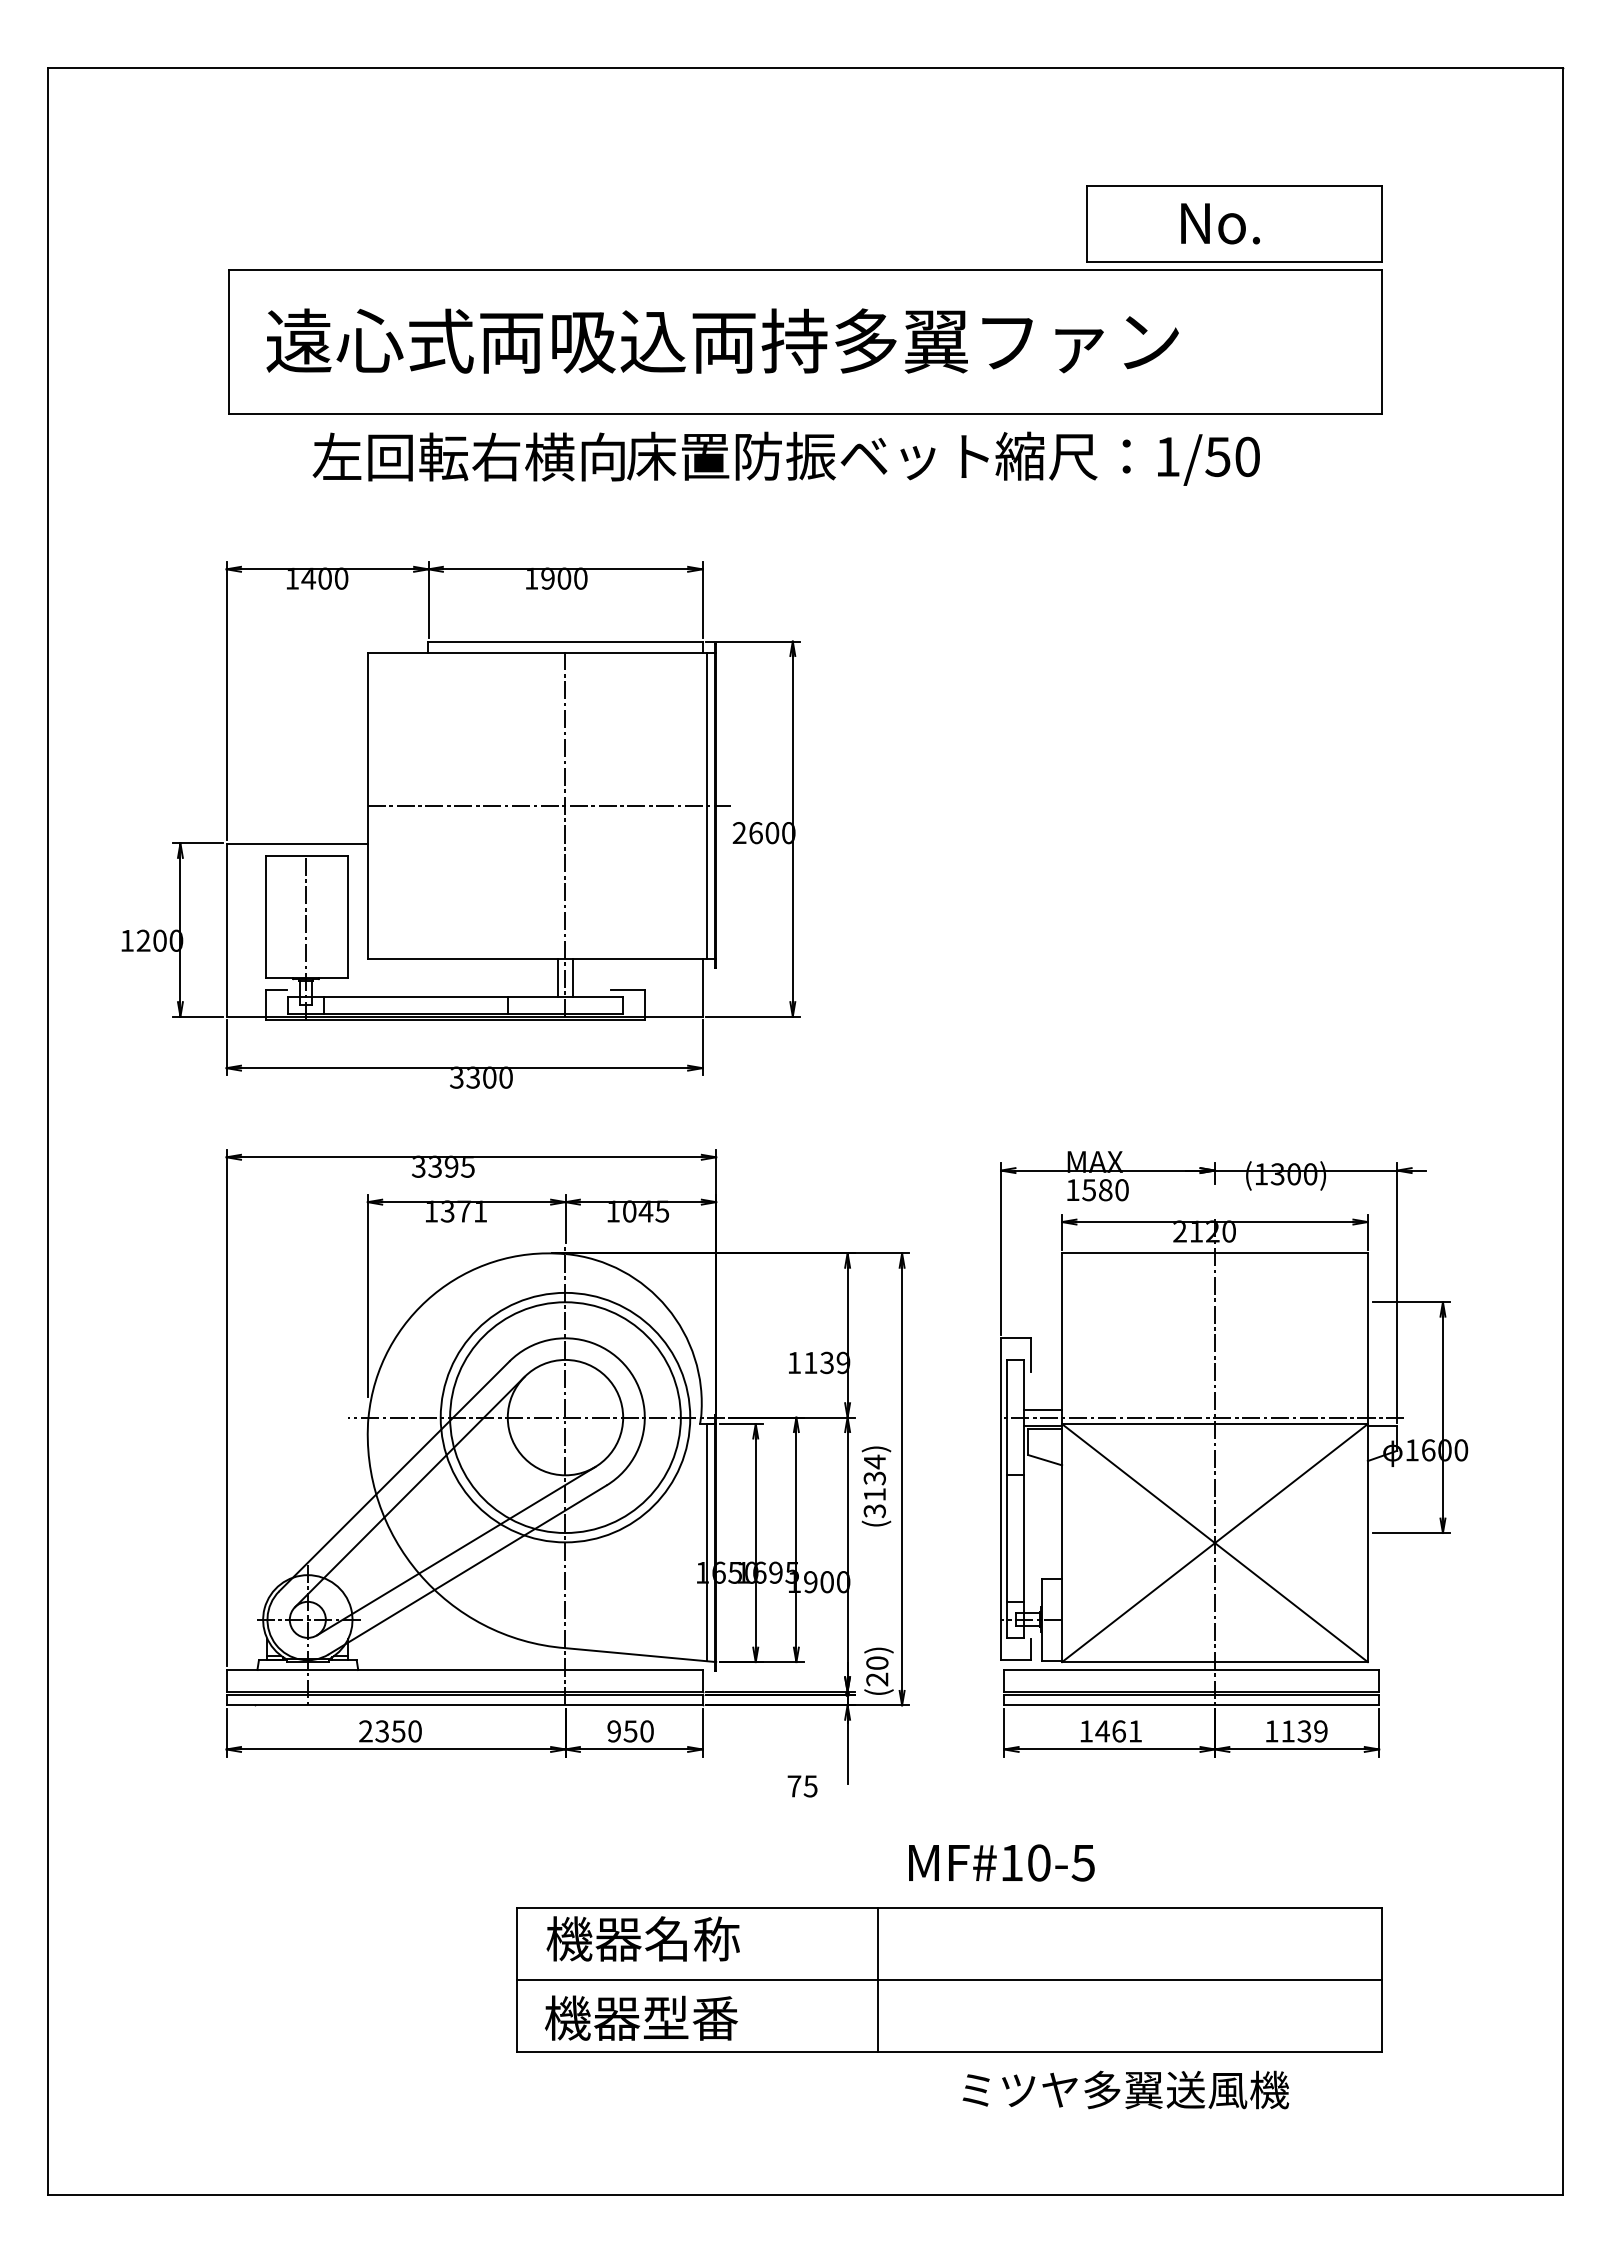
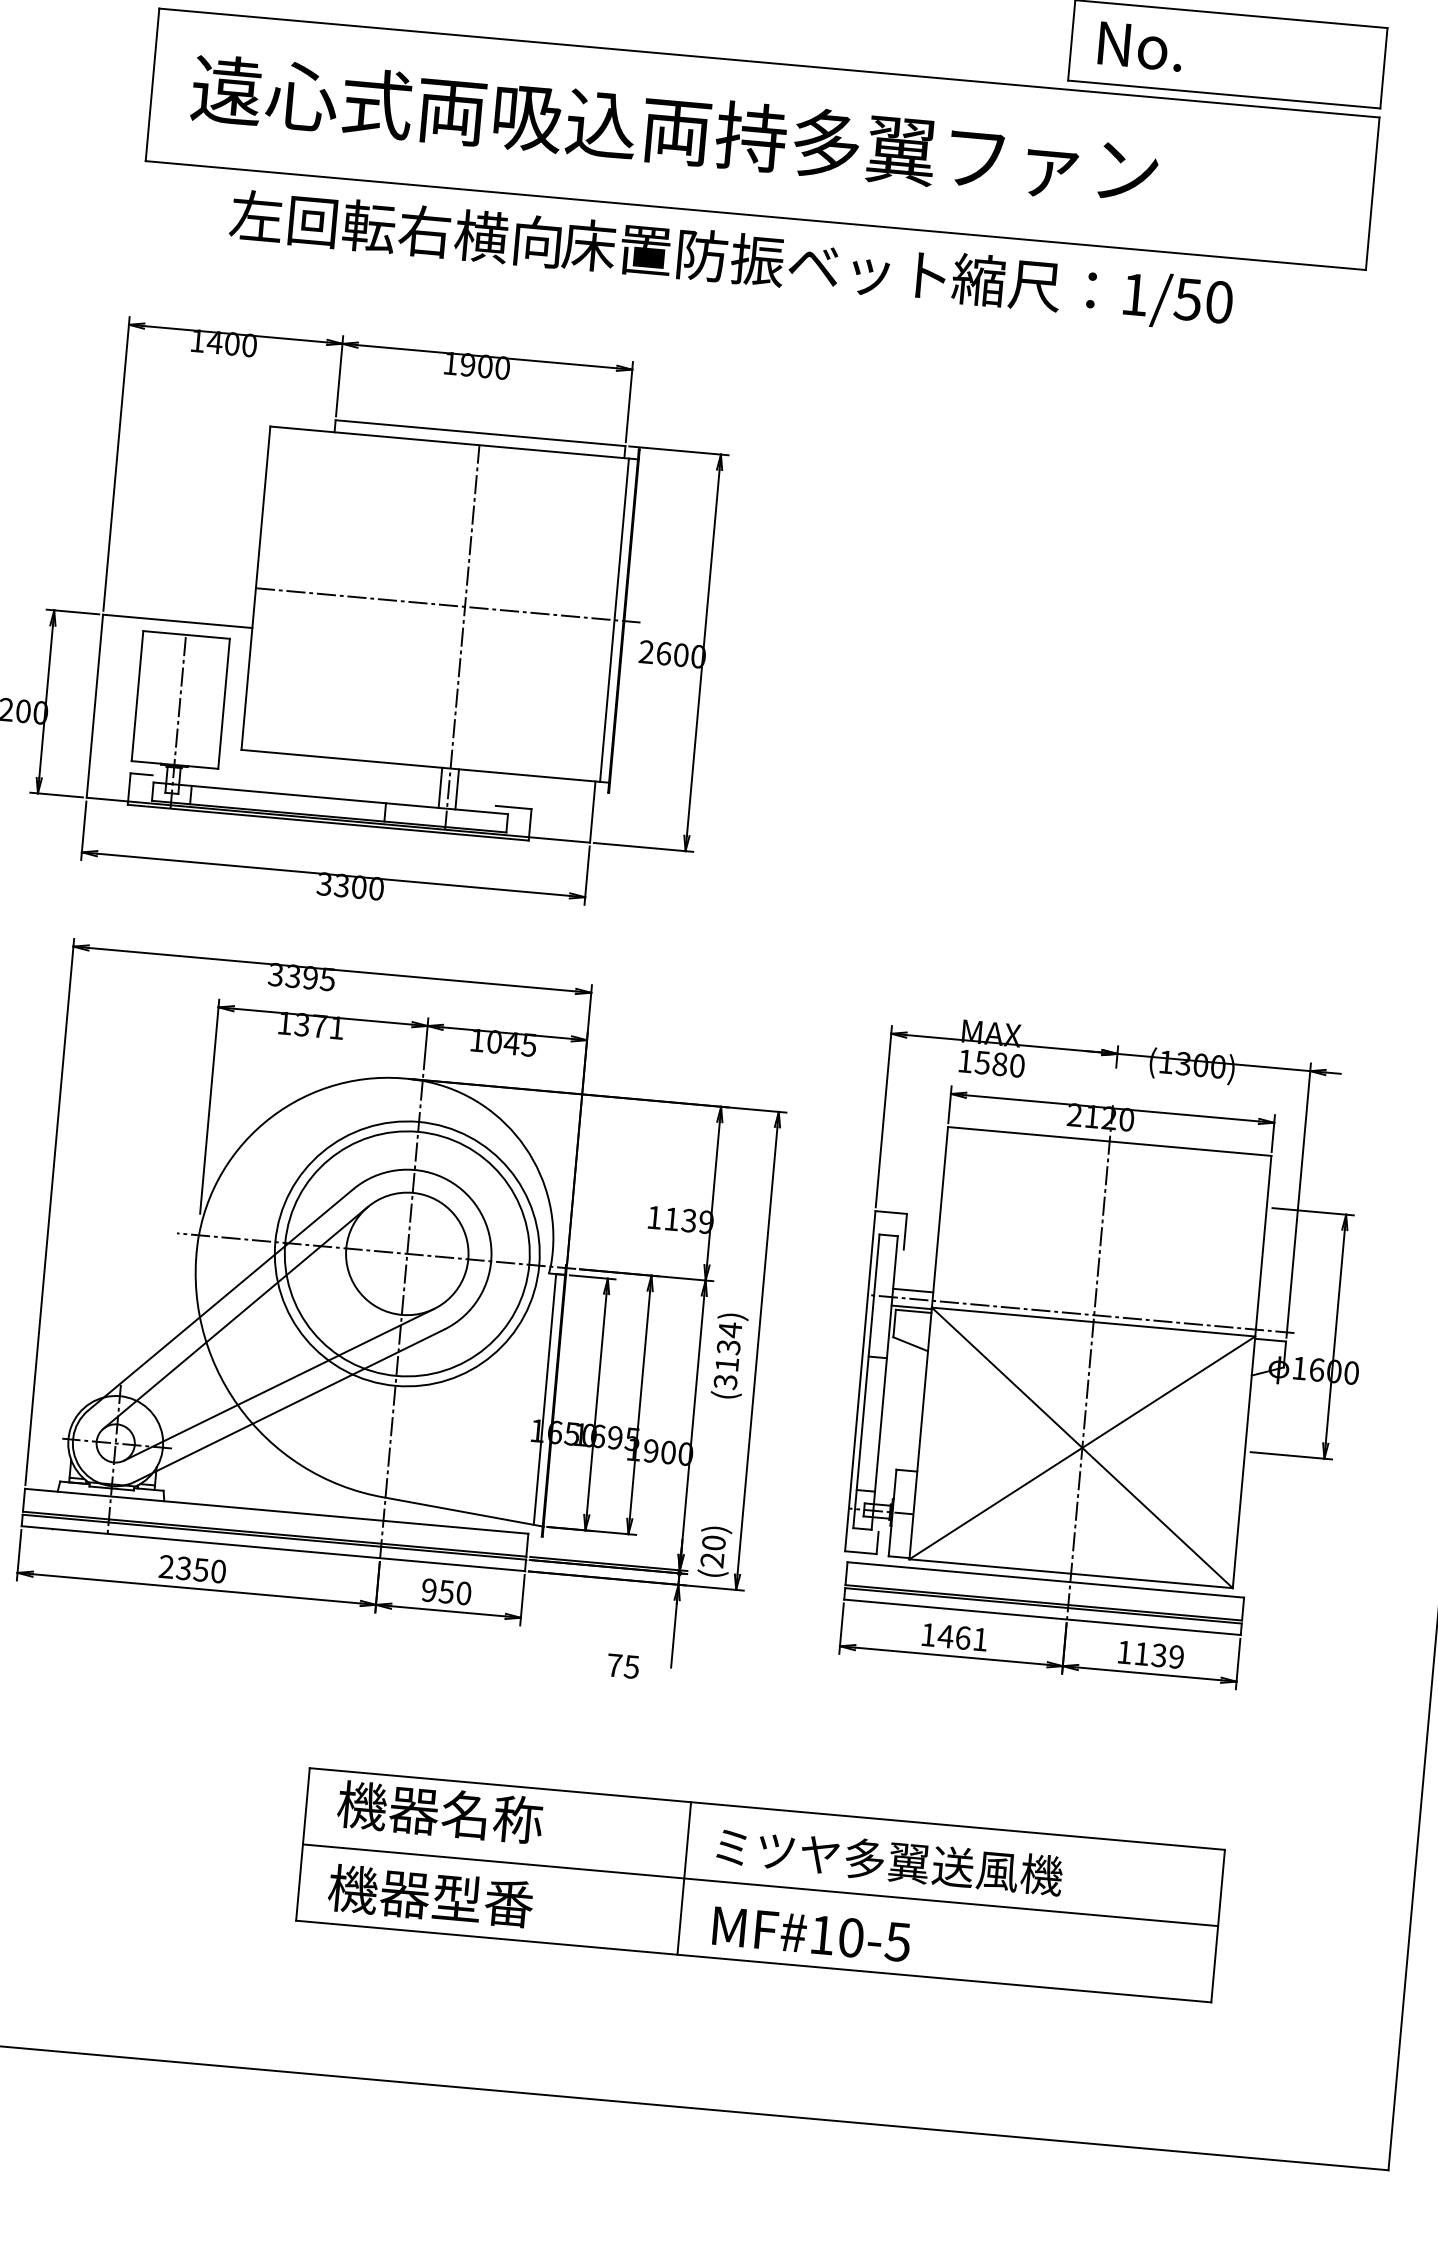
text: (1220, 223) -> (1140, 46), moved
text: (1001, 1862) -> (811, 1933), moved
text: (1125, 2089) -> (889, 1860), moved

